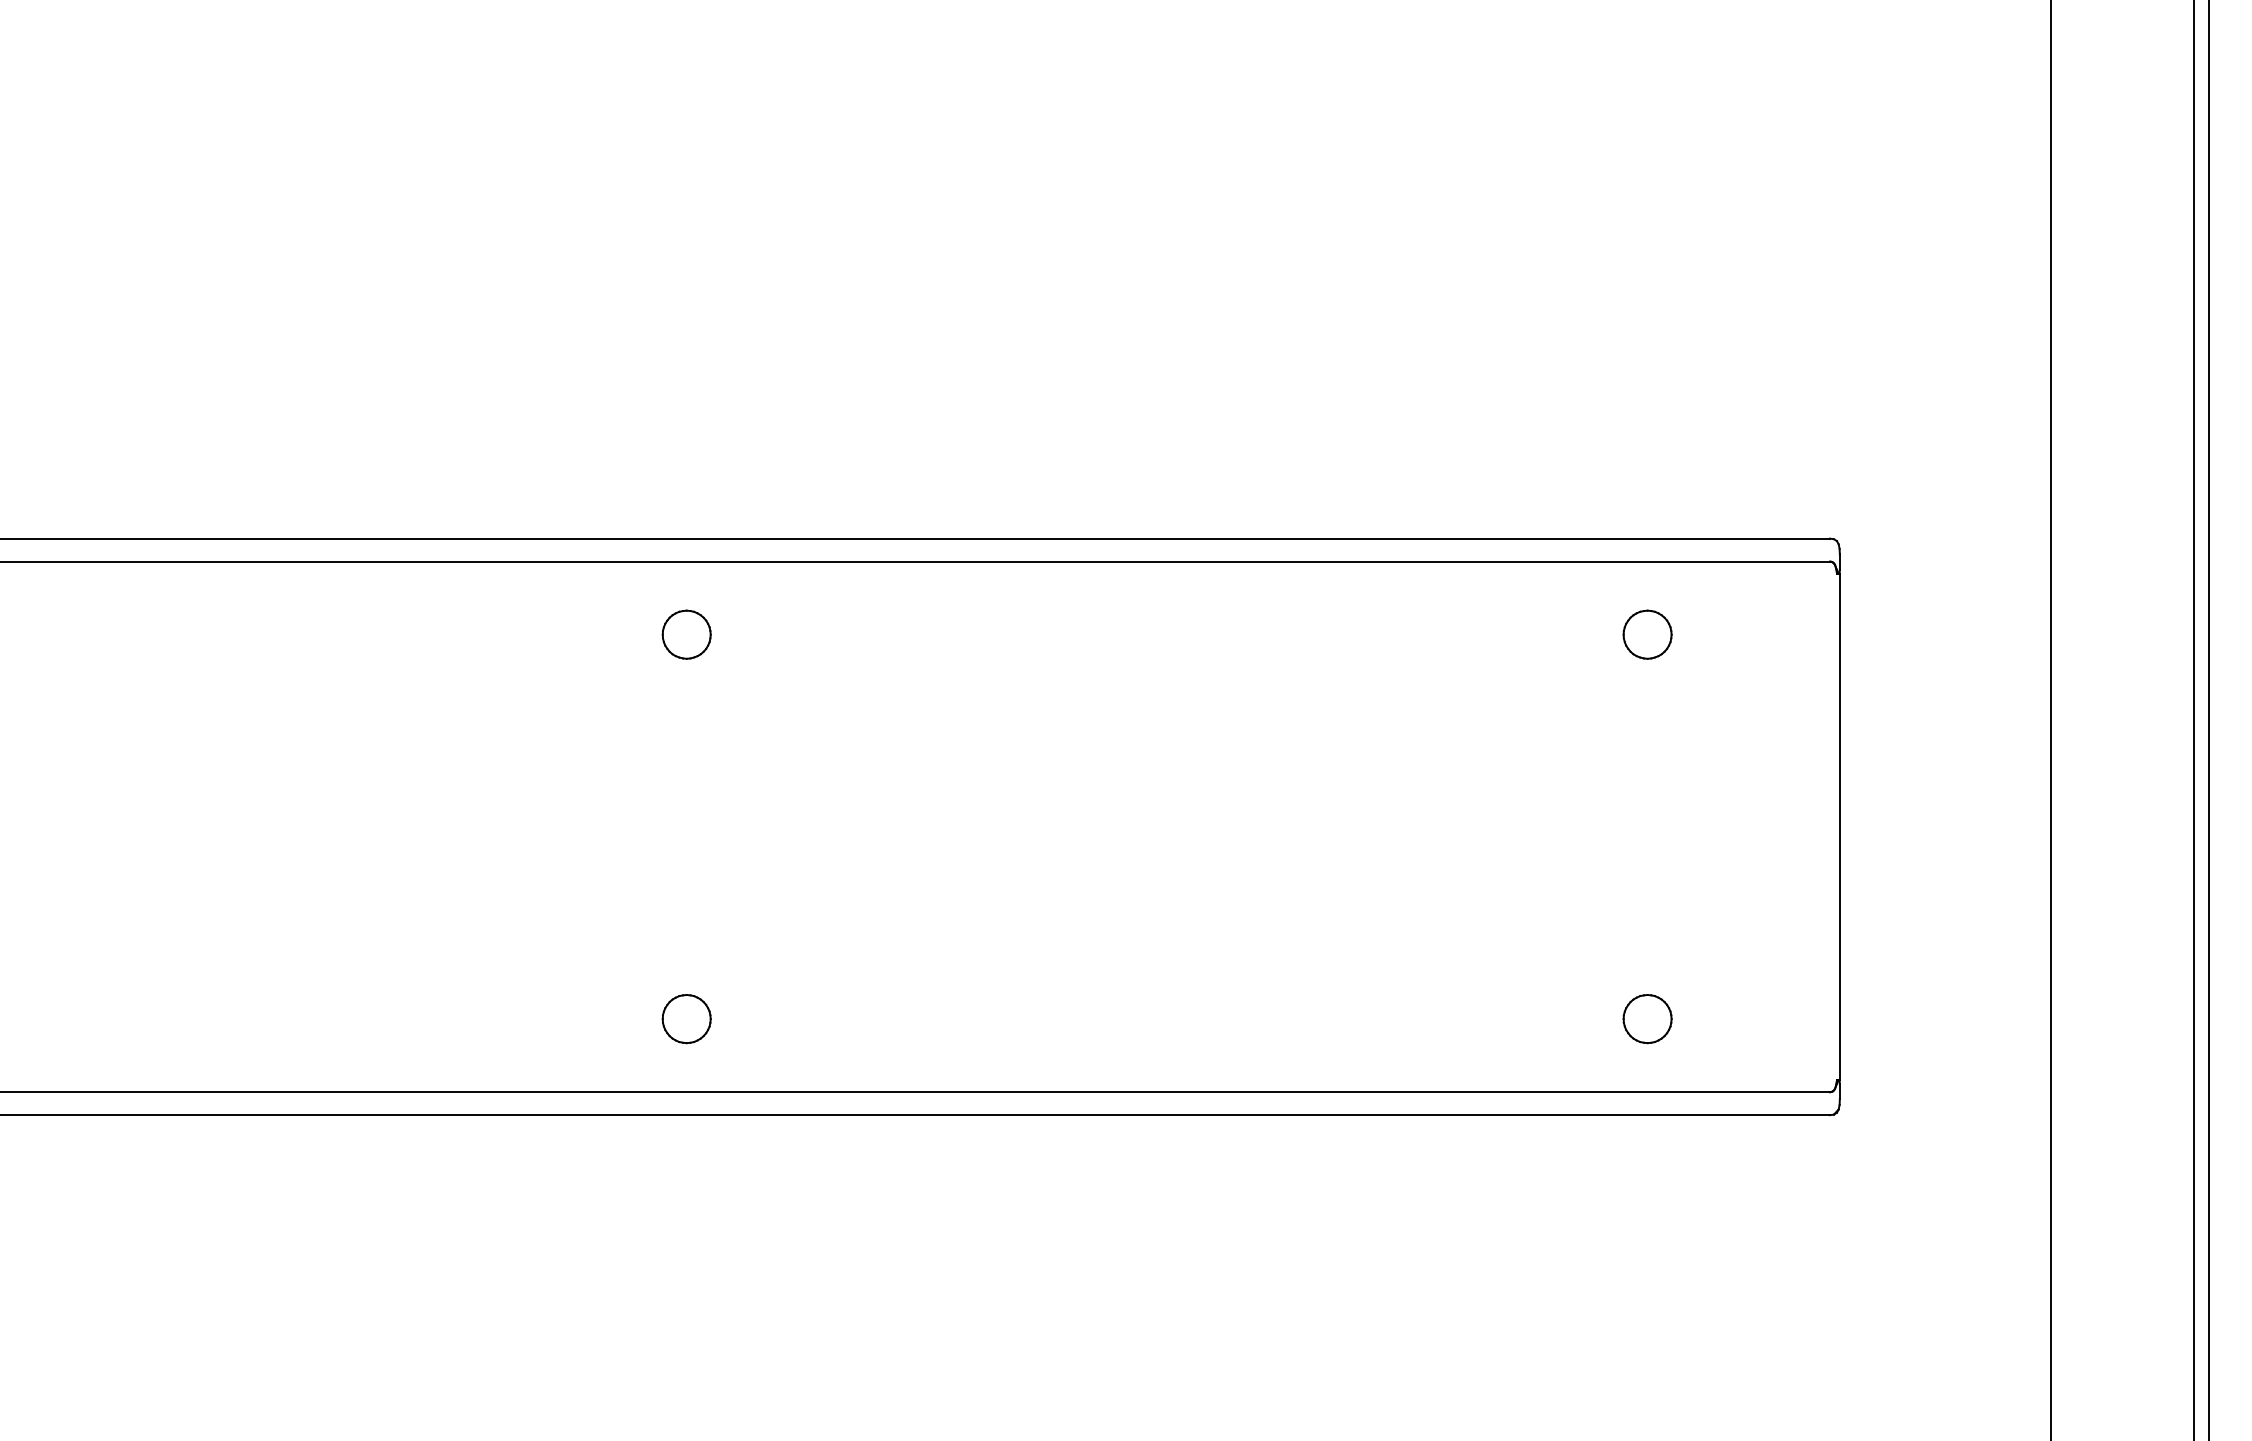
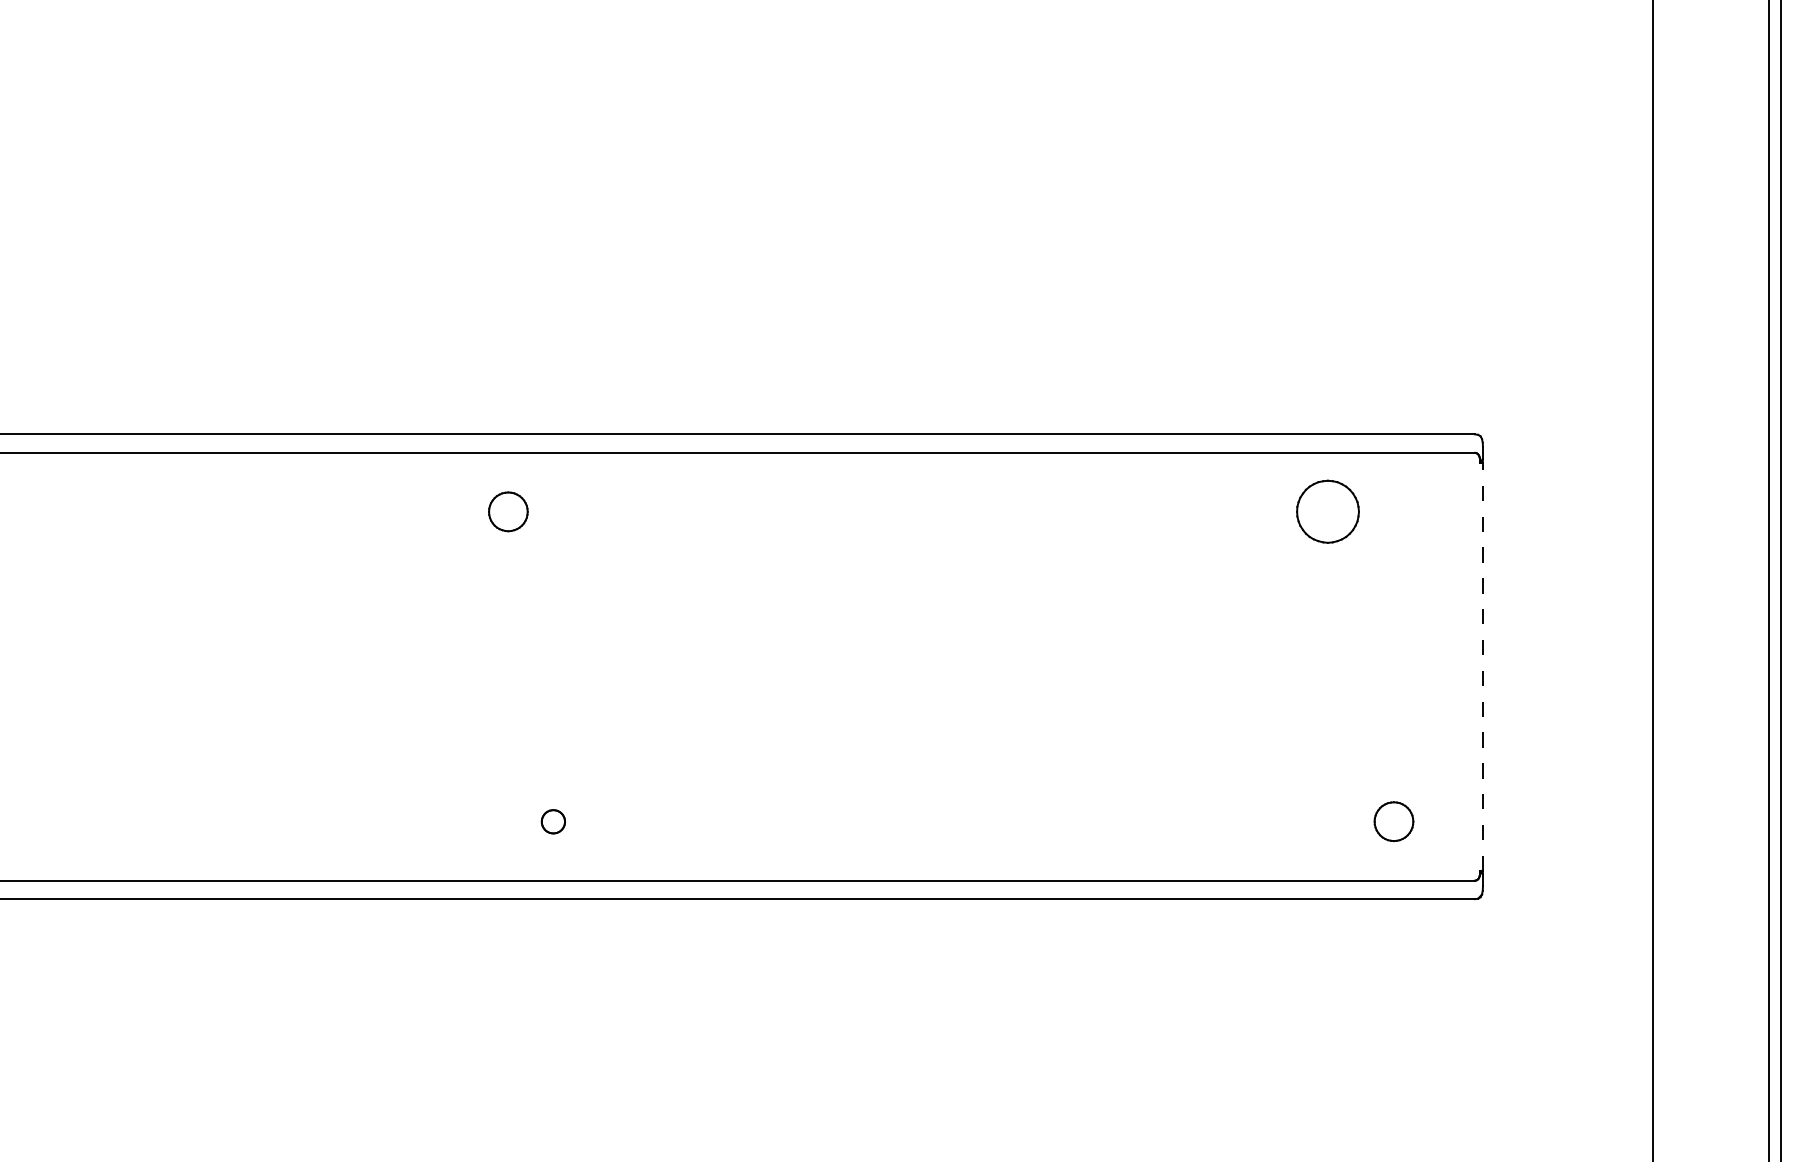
part: (686, 634) -> (508, 511), moved
part: (1647, 634) -> (1327, 511), size x1.6
line: (1839, 826) -> (1482, 666), solid -> dashed
part: (686, 1018) -> (553, 821), size x0.6
part: (1647, 1018) -> (1393, 821), moved

